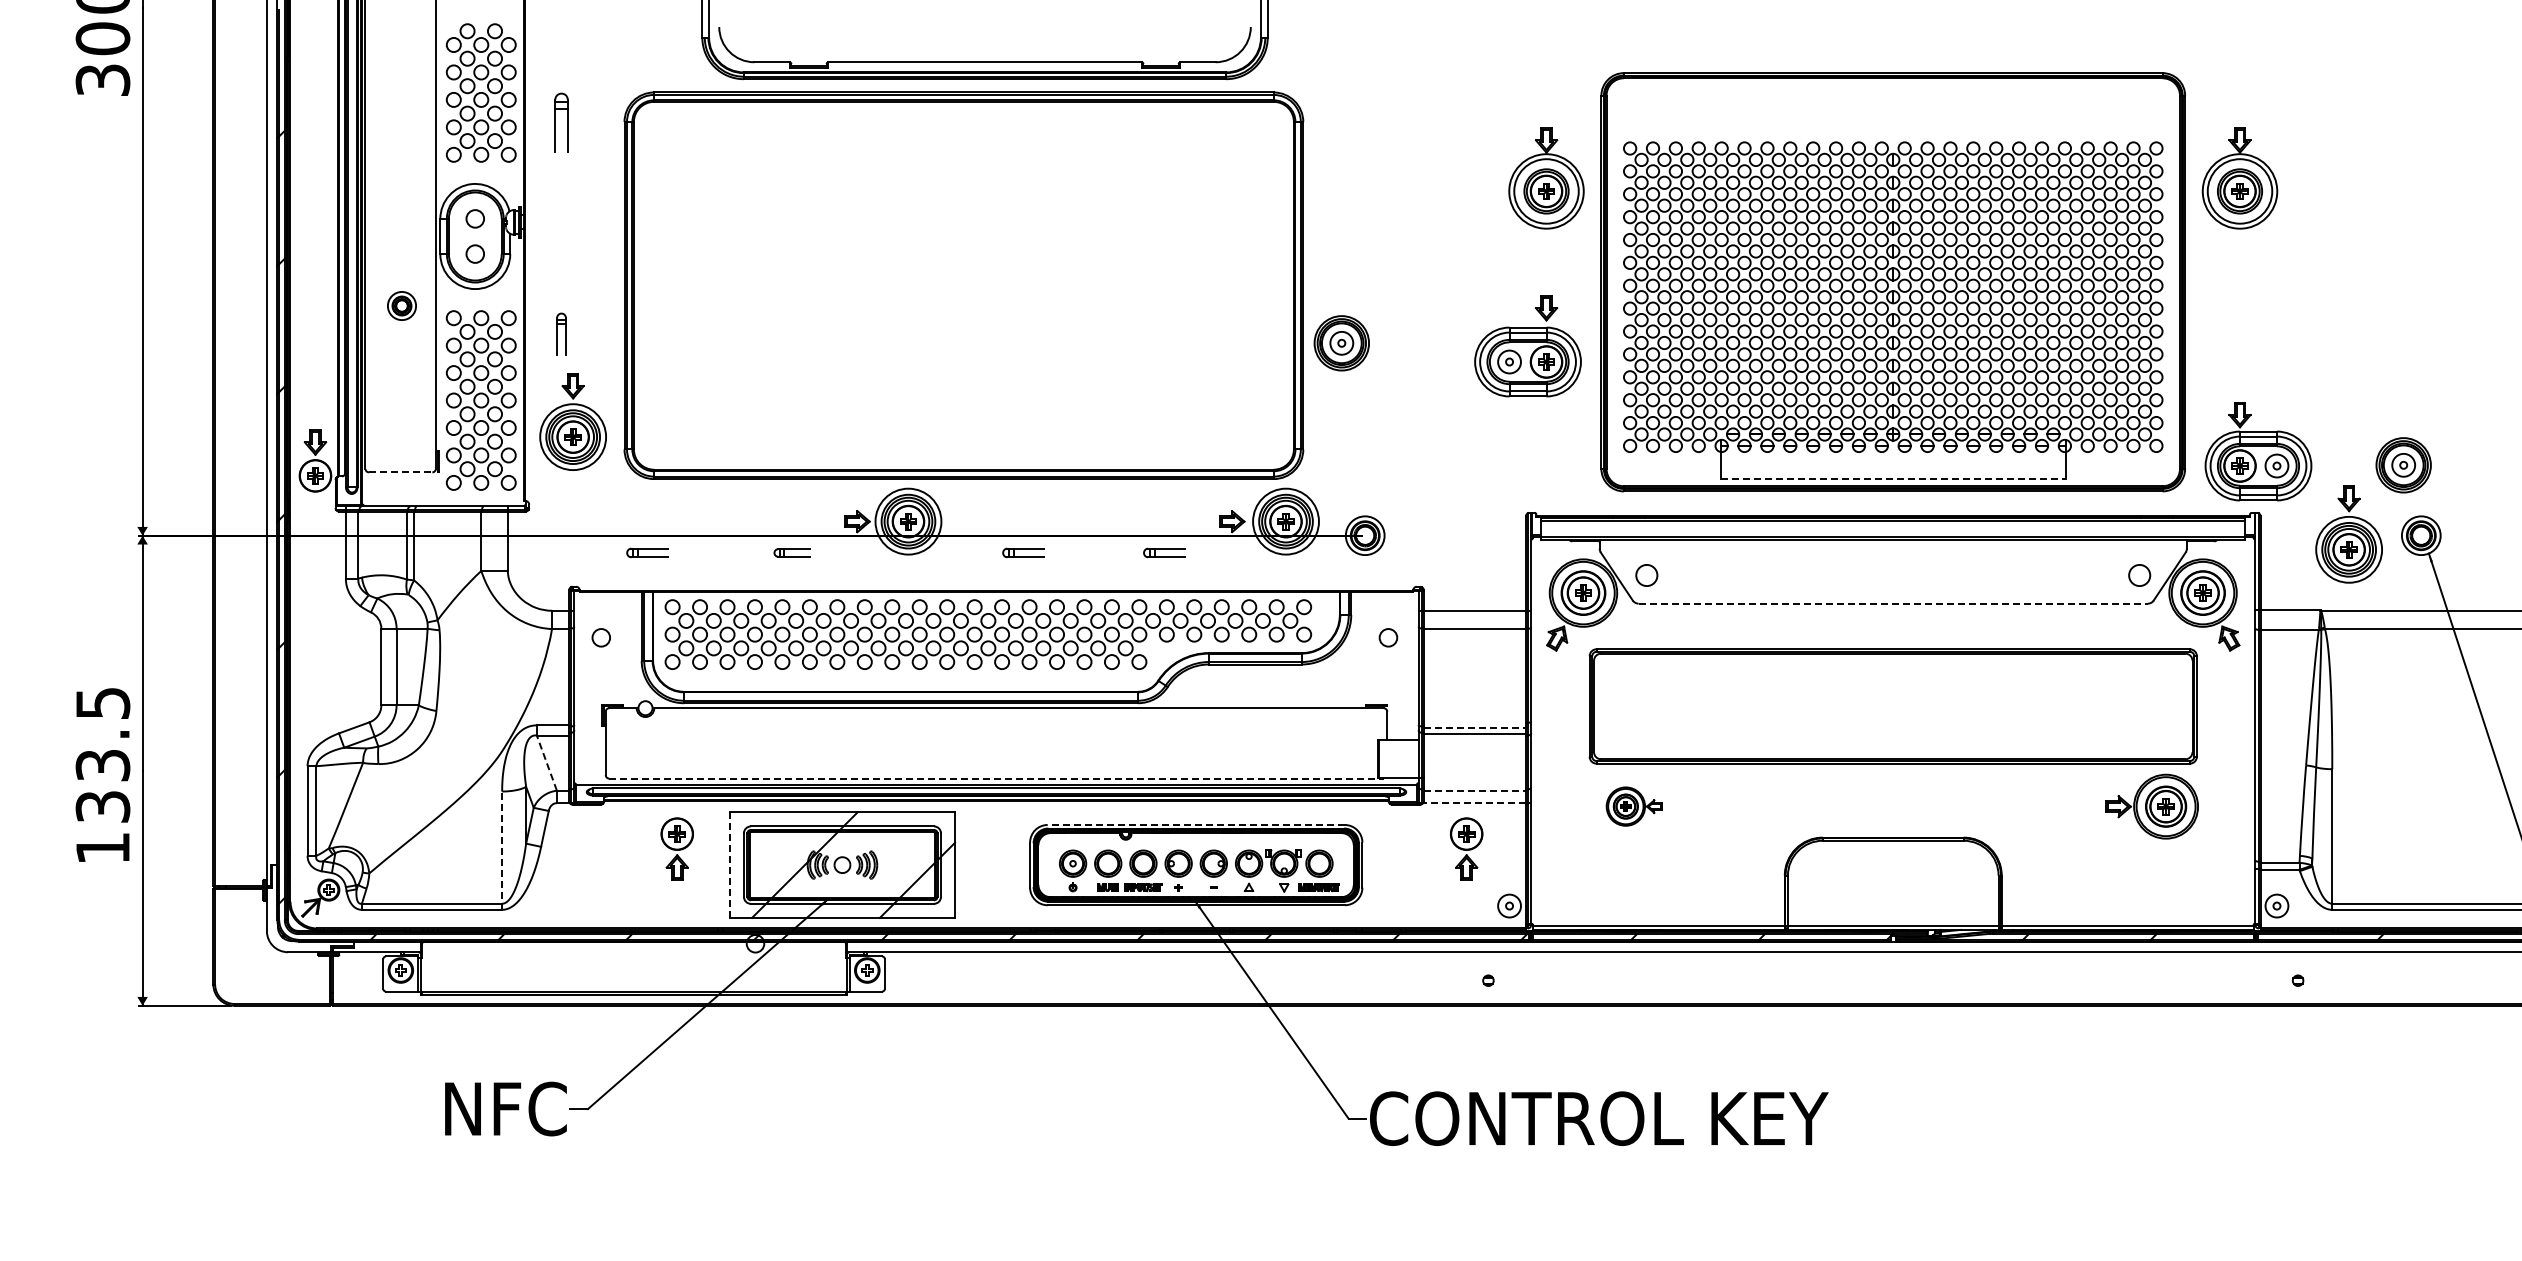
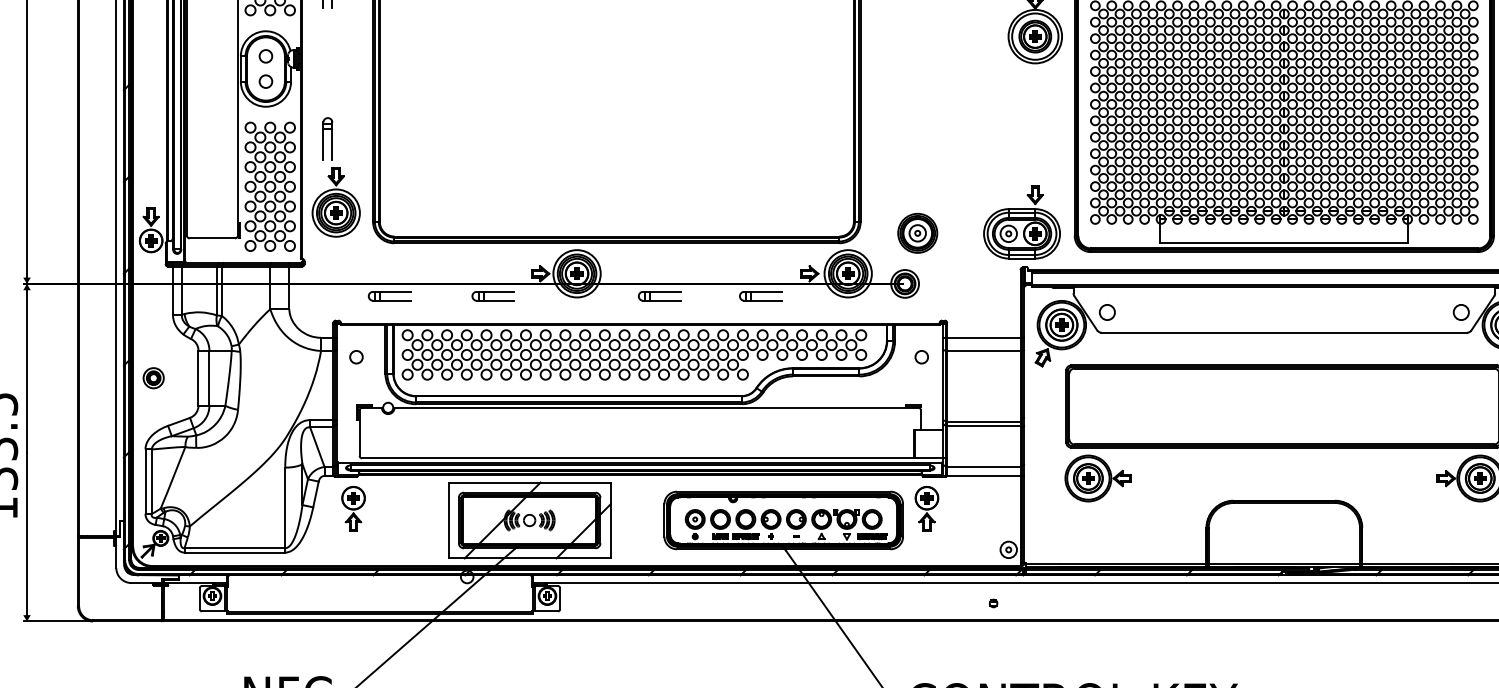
part: (401, 305) -> (153, 377), moved
part: (561, 333) -> (327, 138), size x1.43
part: (1341, 343) -> (917, 233), moved
part: (1527, 346) -> (1021, 222), moved
line: (400, 472) -> (212, 238), dashed -> solid
line: (1893, 478) -> (1284, 242), dashed -> solid
part: (647, 552) -> (389, 295), size x1.43
part: (791, 552) -> (493, 295), size x1.67
part: (1023, 552) -> (659, 295), size x1.43
part: (1164, 552) -> (760, 295), size x1.43
line: (1893, 603) -> (1284, 332), dashed -> solid
line: (1475, 727) -> (984, 421), dashed -> solid
line: (546, 762) -> (317, 446), dashed -> solid
line: (996, 778) -> (640, 458), dashed -> solid
line: (1475, 790) -> (984, 466), dashed -> solid
line: (1474, 803) -> (983, 476), dashed -> solid
part: (1633, 806) -> (1097, 478), size x1.67
line: (1196, 824) -> (783, 491), dashed -> solid
part: (676, 848) -> (353, 508), moved
part: (1466, 848) -> (926, 508), moved
line: (502, 850) -> (285, 509), dashed -> solid
line: (729, 865) -> (448, 520), dashed -> solid

